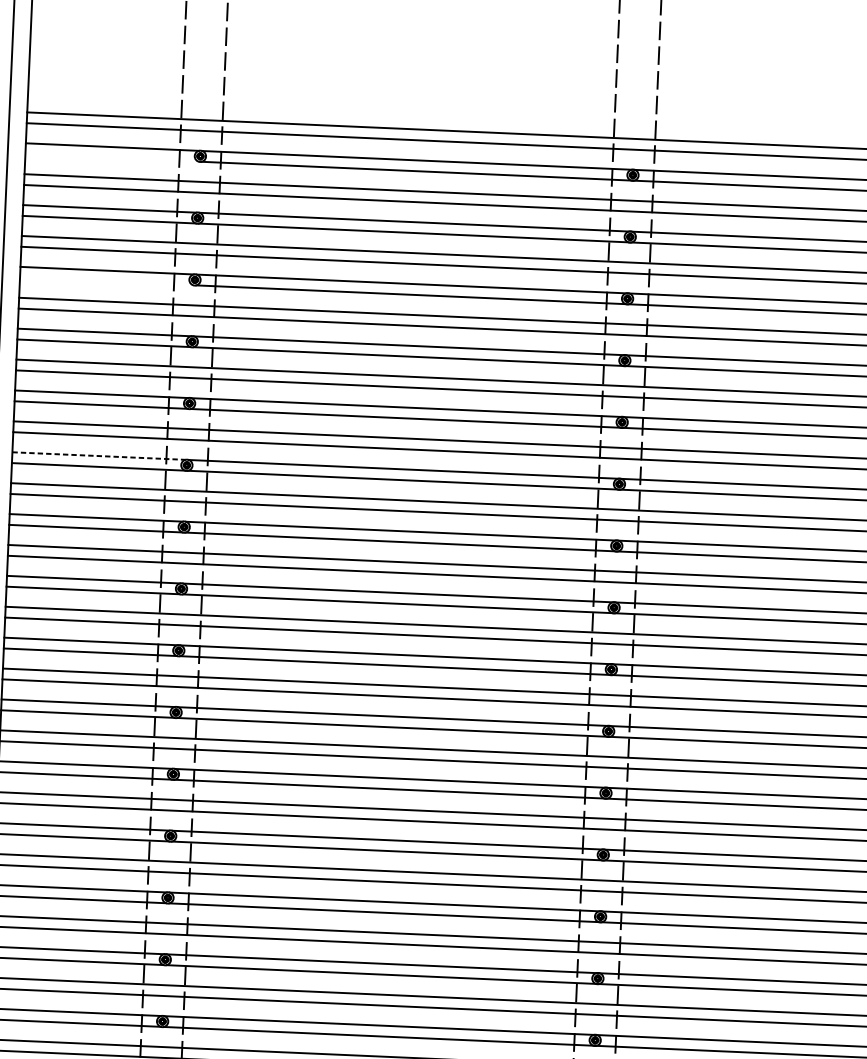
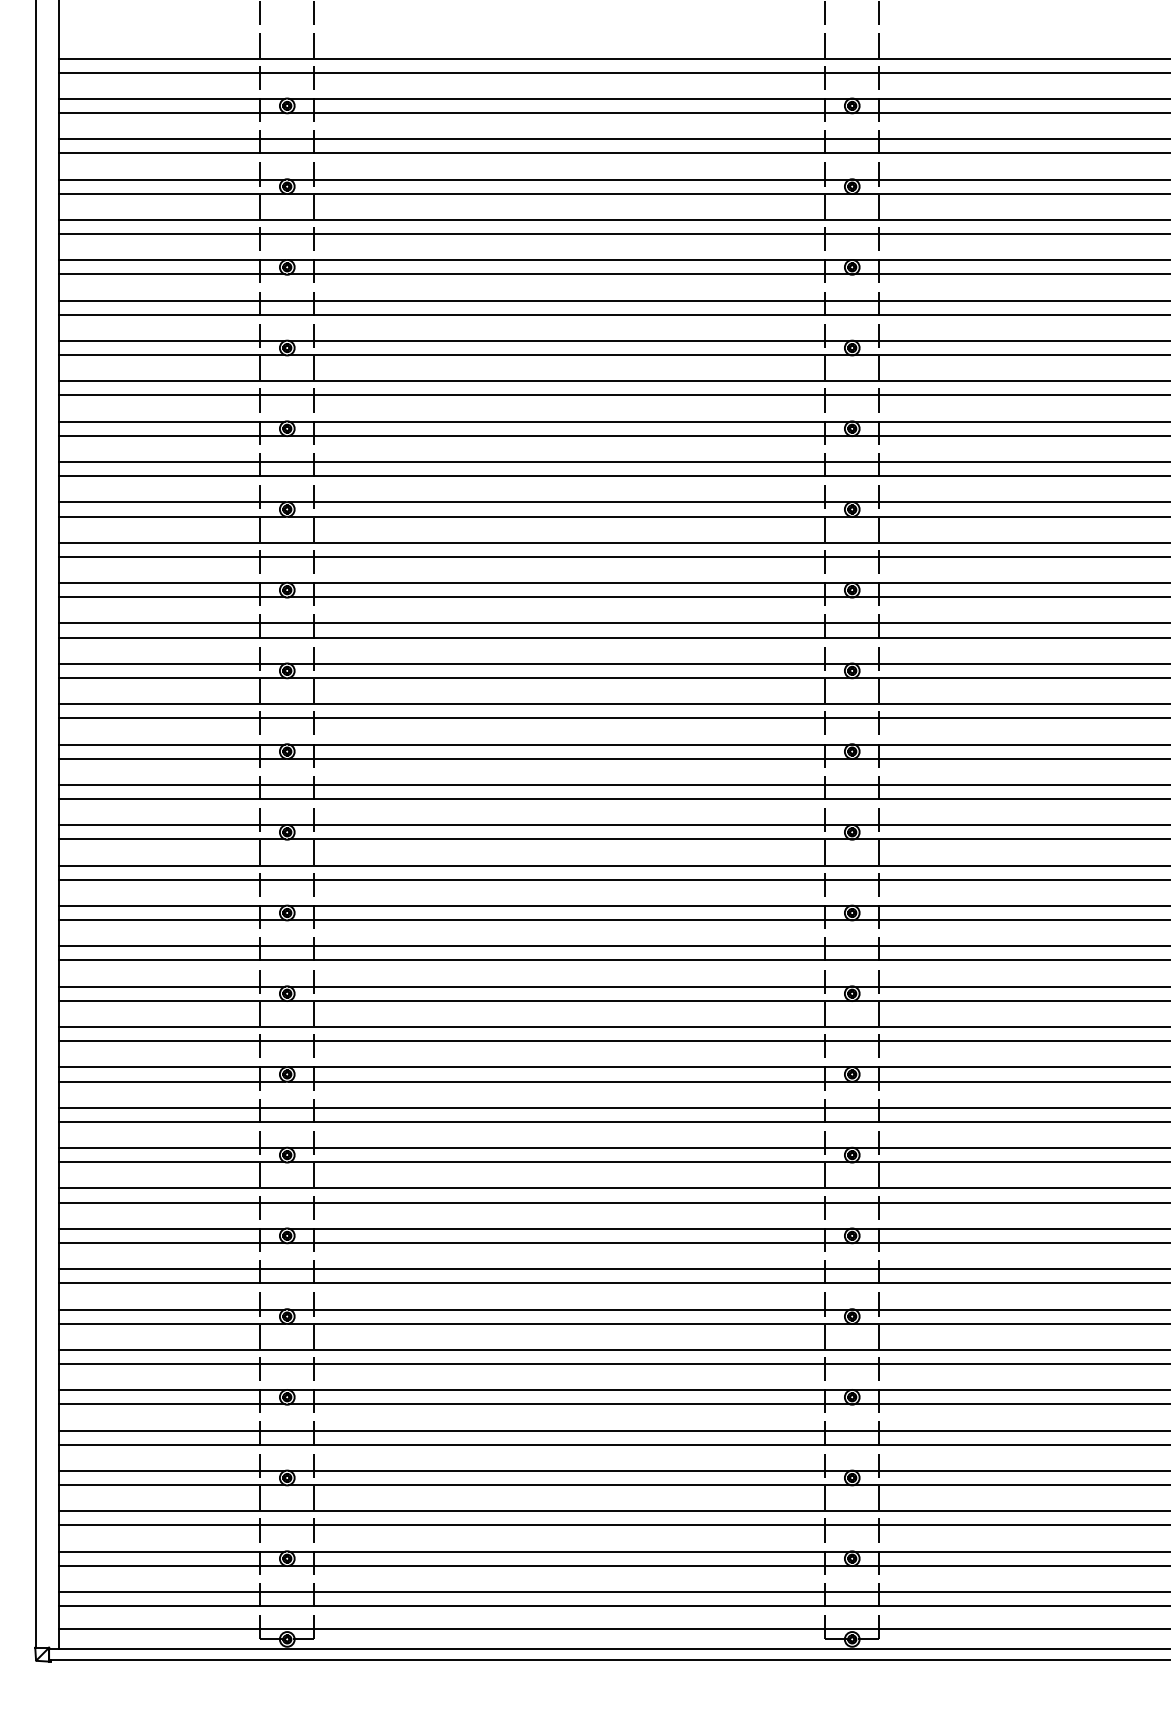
line: (112, 158) -> (172, 113), added
line: (106, 281) -> (172, 274), added
line: (99, 456) -> (172, 502), dashed -> solid

